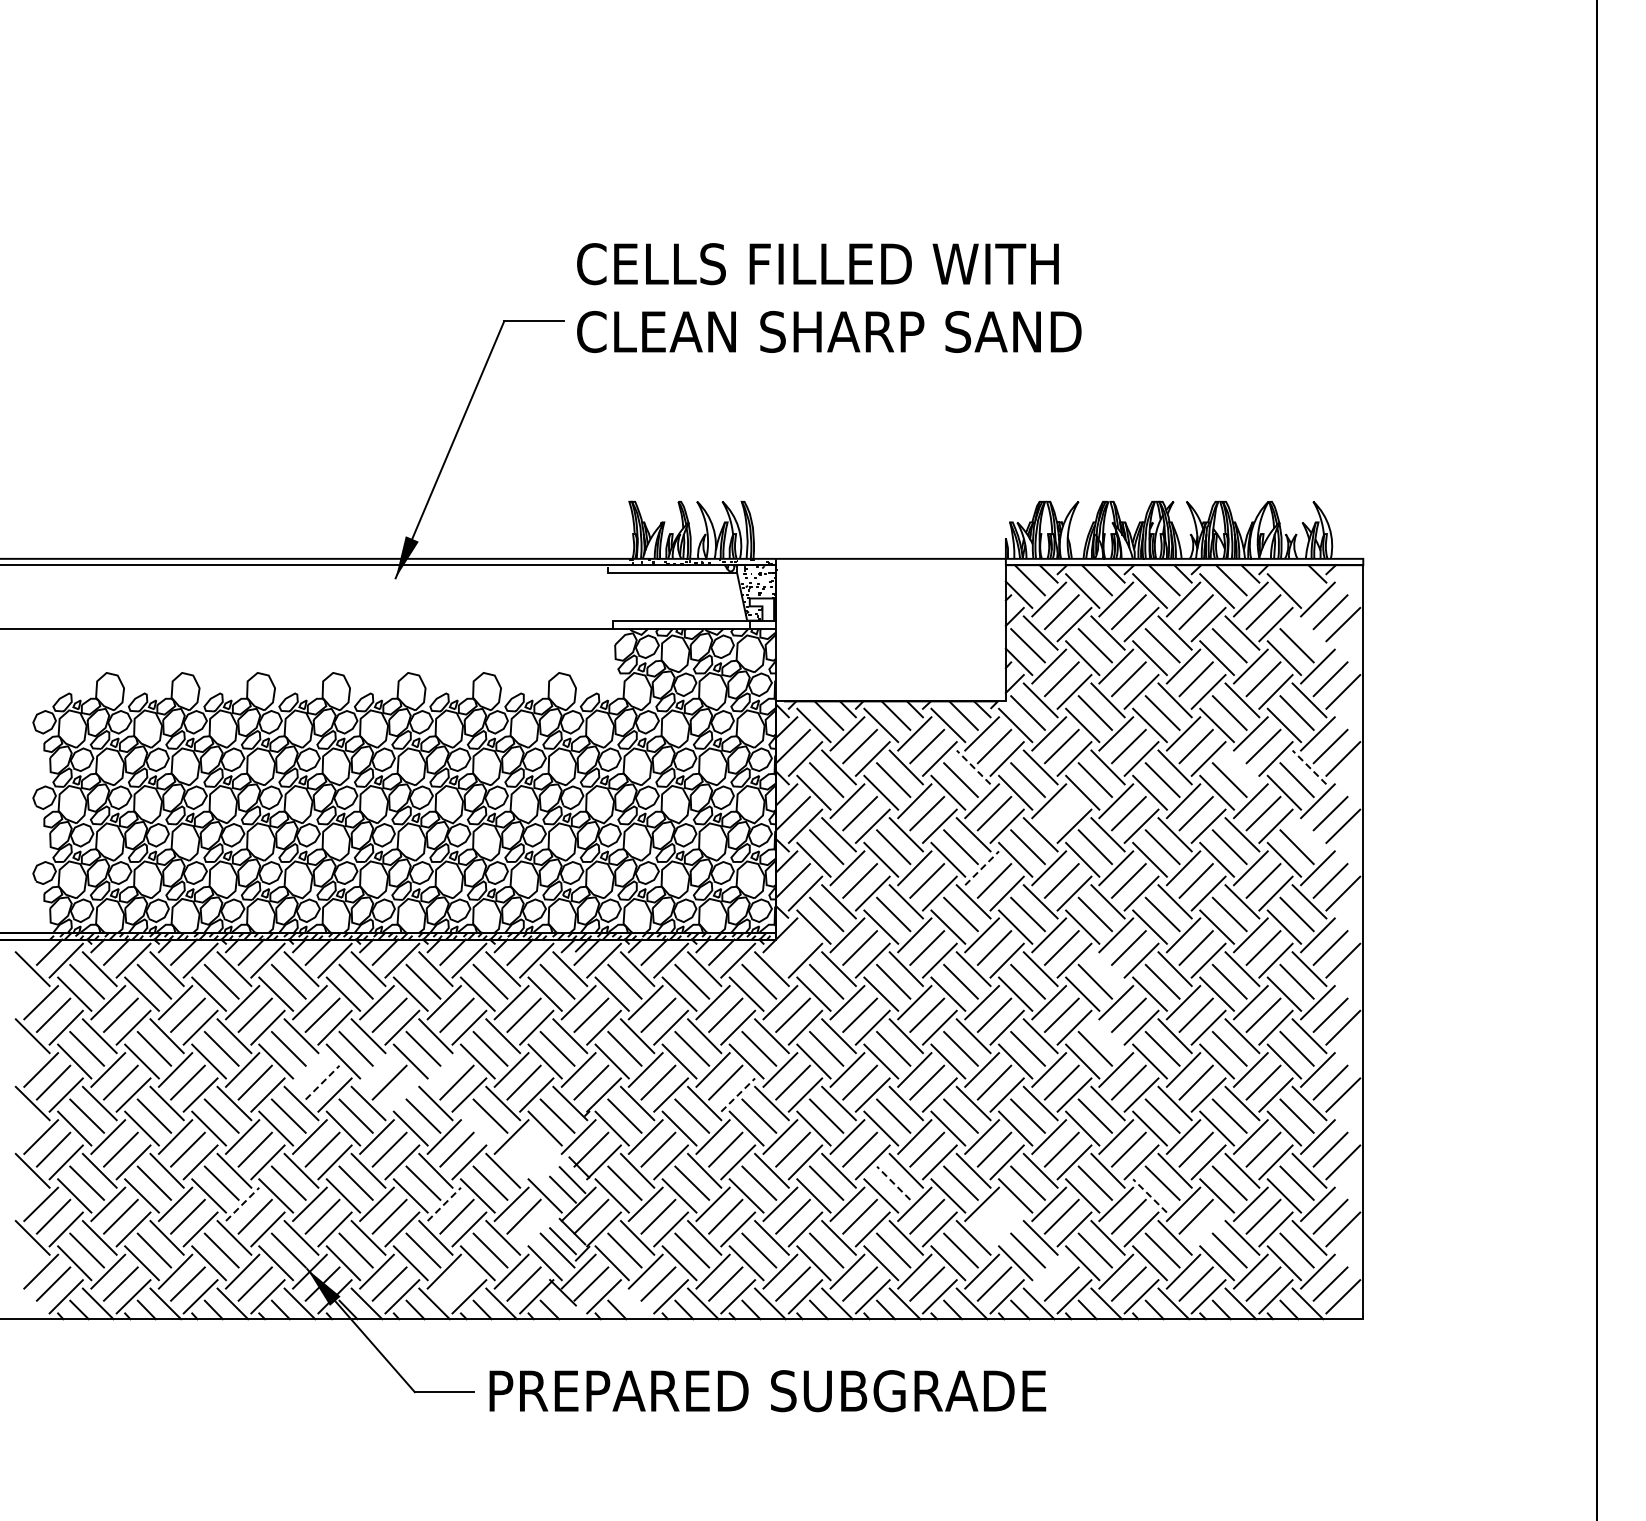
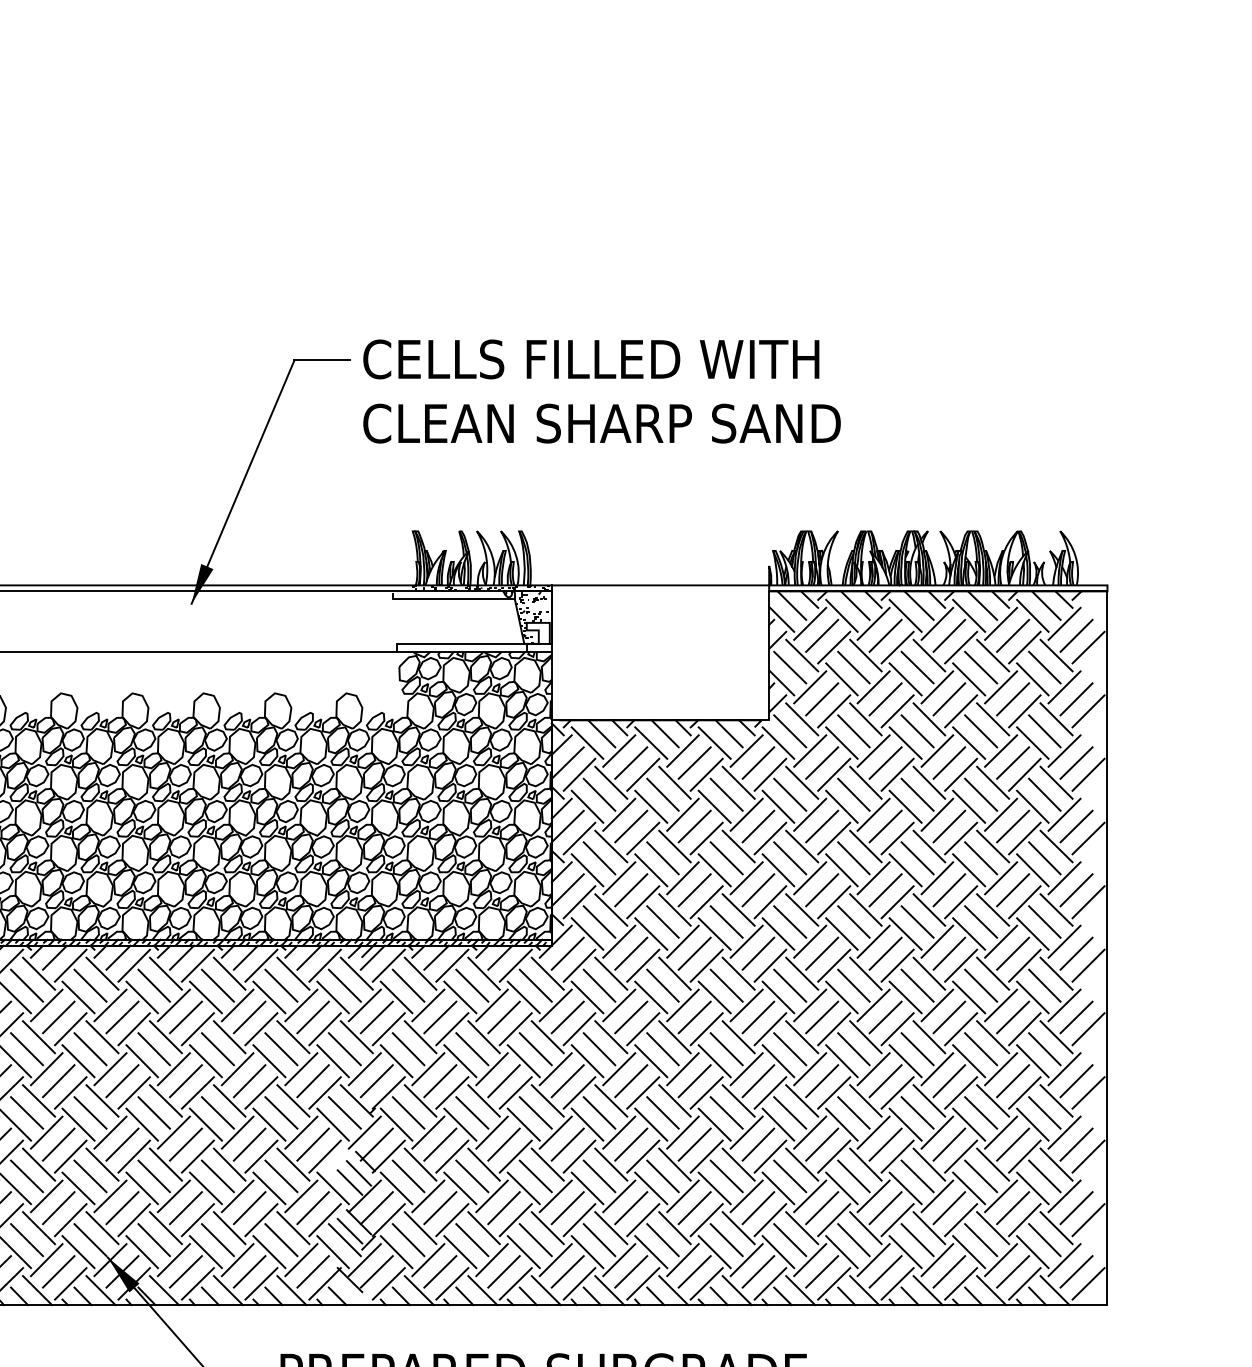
text: (829, 297) -> (602, 391), moved
line: (1298, 580) -> (1046, 605), added
line: (1309, 632) -> (1056, 655), added
line: (973, 767) -> (738, 782), dashed -> solid
line: (1242, 767) -> (993, 782), added
line: (1309, 767) -> (1056, 782), dashed -> solid
line: (1061, 813) -> (821, 826), added
line: (1309, 834) -> (1056, 846), added
line: (982, 868) -> (747, 878), dashed -> solid
line: (792, 947) -> (567, 953), added
line: (1107, 969) -> (865, 974), added
line: (1107, 1036) -> (865, 1037), added
line: (309, 1069) -> (110, 1068), added
line: (376, 1069) -> (173, 1068), added
line: (443, 1069) -> (236, 1068), added
line: (322, 1082) -> (122, 1081), dashed -> solid
line: (402, 1094) -> (198, 1092), added
line: (738, 1095) -> (516, 1093), dashed -> solid
line: (477, 1128) -> (269, 1124), added
line: (523, 1149) -> (312, 1144), added
line: (536, 1162) -> (324, 1156), added
line: (893, 1183) -> (662, 1176), dashed -> solid
line: (1150, 1195) -> (906, 1187), dashed -> solid
line: (242, 1204) -> (46, 1196), dashed -> solid
line: (444, 1204) -> (237, 1196), dashed -> solid
line: (994, 1216) -> (758, 1207), added
line: (536, 1229) -> (324, 1220), added
line: (1006, 1229) -> (769, 1220), added
line: (1208, 1229) -> (960, 1220), added
line: (1049, 1271) -> (810, 1259), added
line: (456, 1283) -> (249, 1271), added
line: (635, 1303) -> (418, 1290), added

